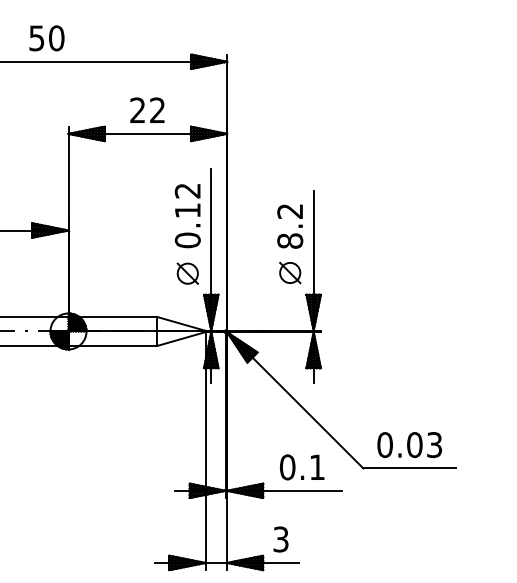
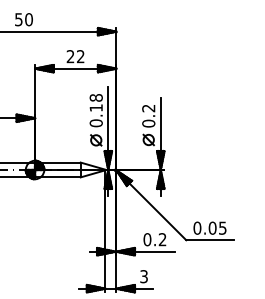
text: (186, 190) -> (95, 97), 0.12 -> 0.18
text: (289, 240) -> (148, 123), 8.2 -> 0.2
text: (434, 443) -> (222, 227), 0.03 -> 0.05
text: (317, 467) -> (162, 239), 0.1 -> 0.2

